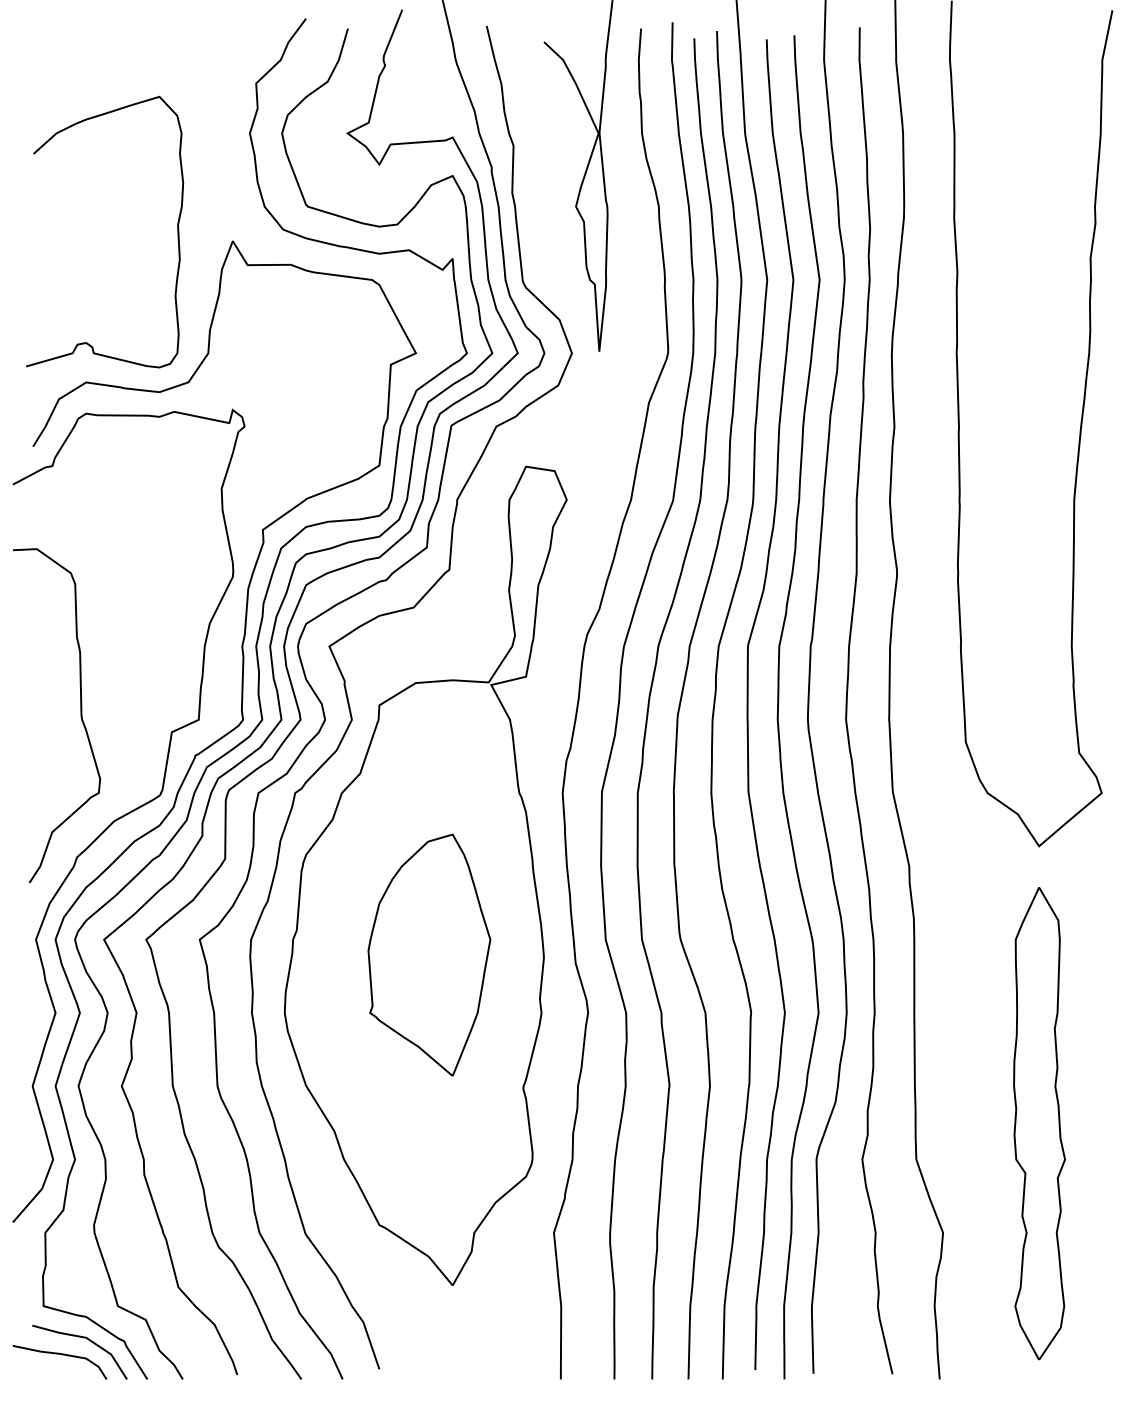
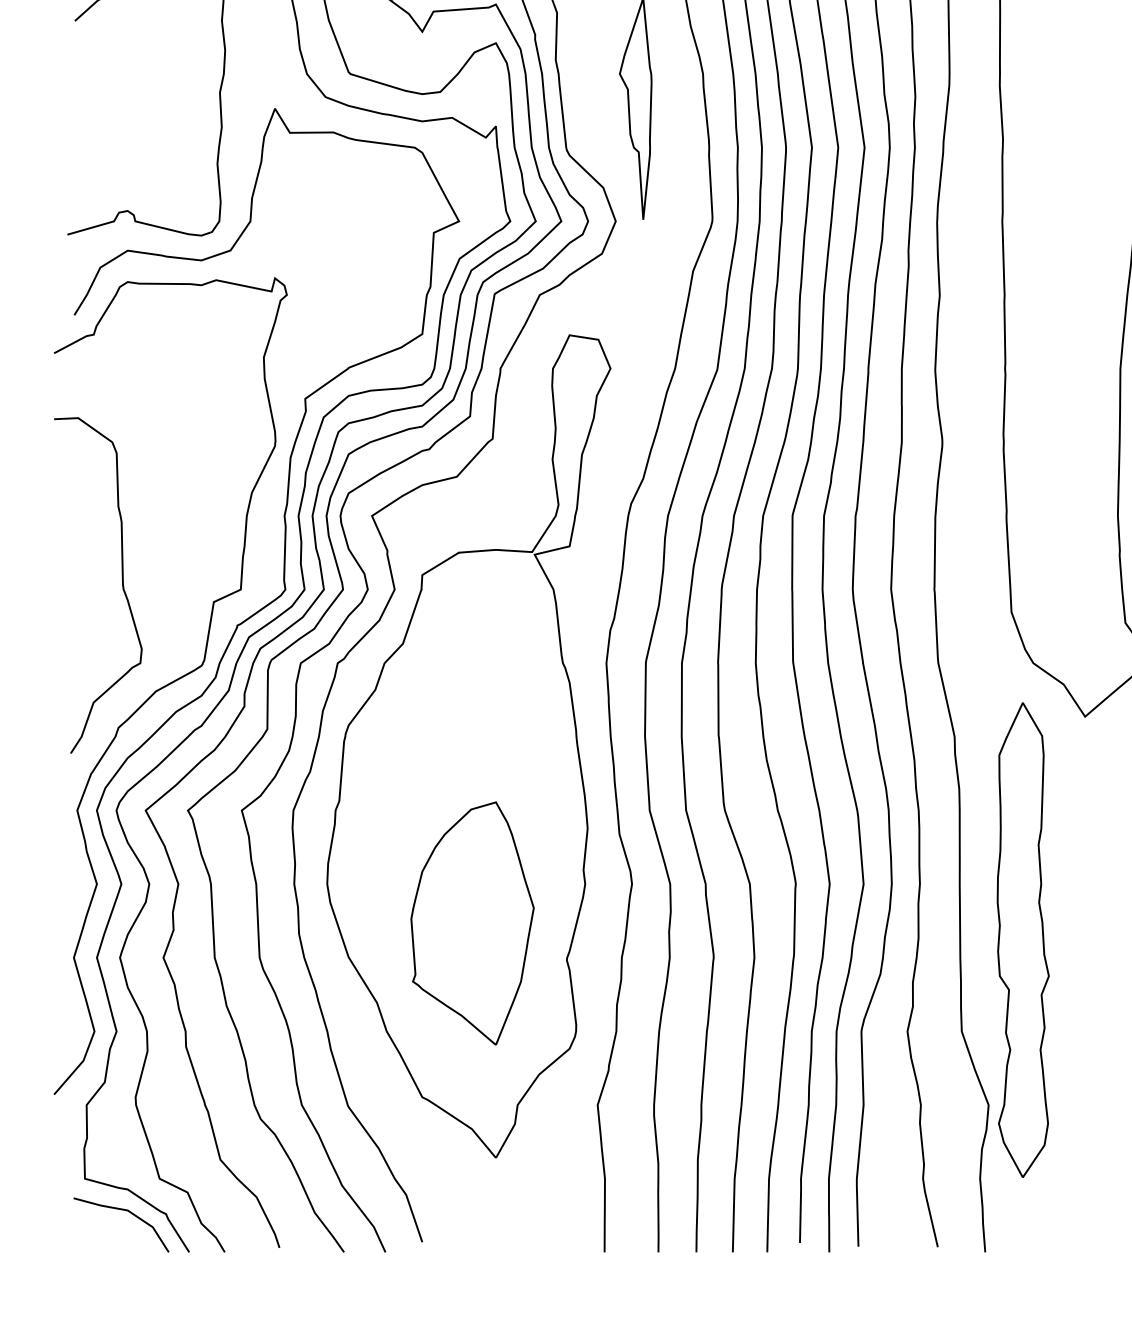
part: (429, 954) -> (472, 922), moved
part: (1039, 1123) -> (1023, 939), moved
curve: (62, 1355) -> (103, 1228), removed

